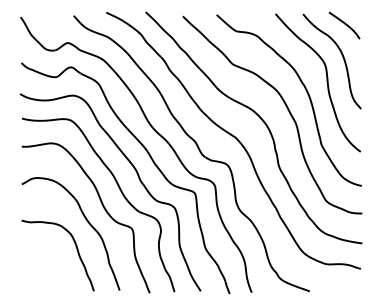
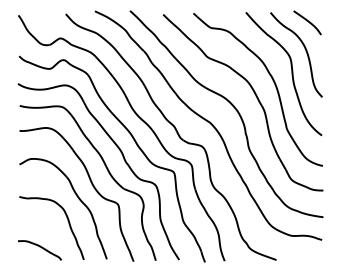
curve: (46, 278) -> (41, 248), added

